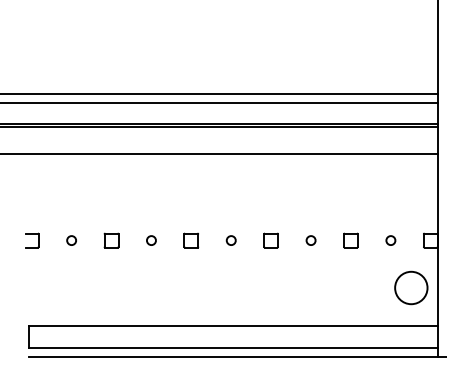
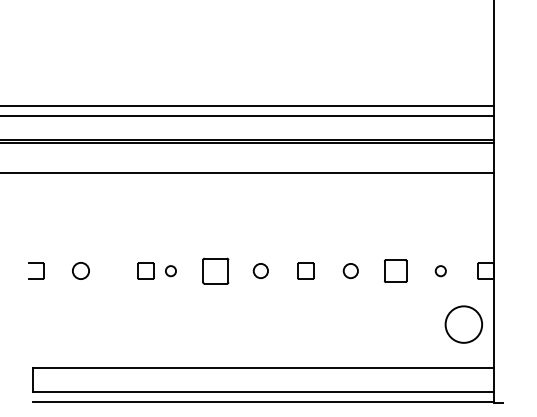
circle: (71, 240) -> (80, 271), size x1.6
part: (111, 240) -> (145, 270), moved
part: (190, 240) -> (215, 270), size x1.6
circle: (230, 240) -> (260, 271), size x1.4
circle: (310, 240) -> (350, 271), size x1.4
part: (350, 240) -> (395, 270), size x1.4

